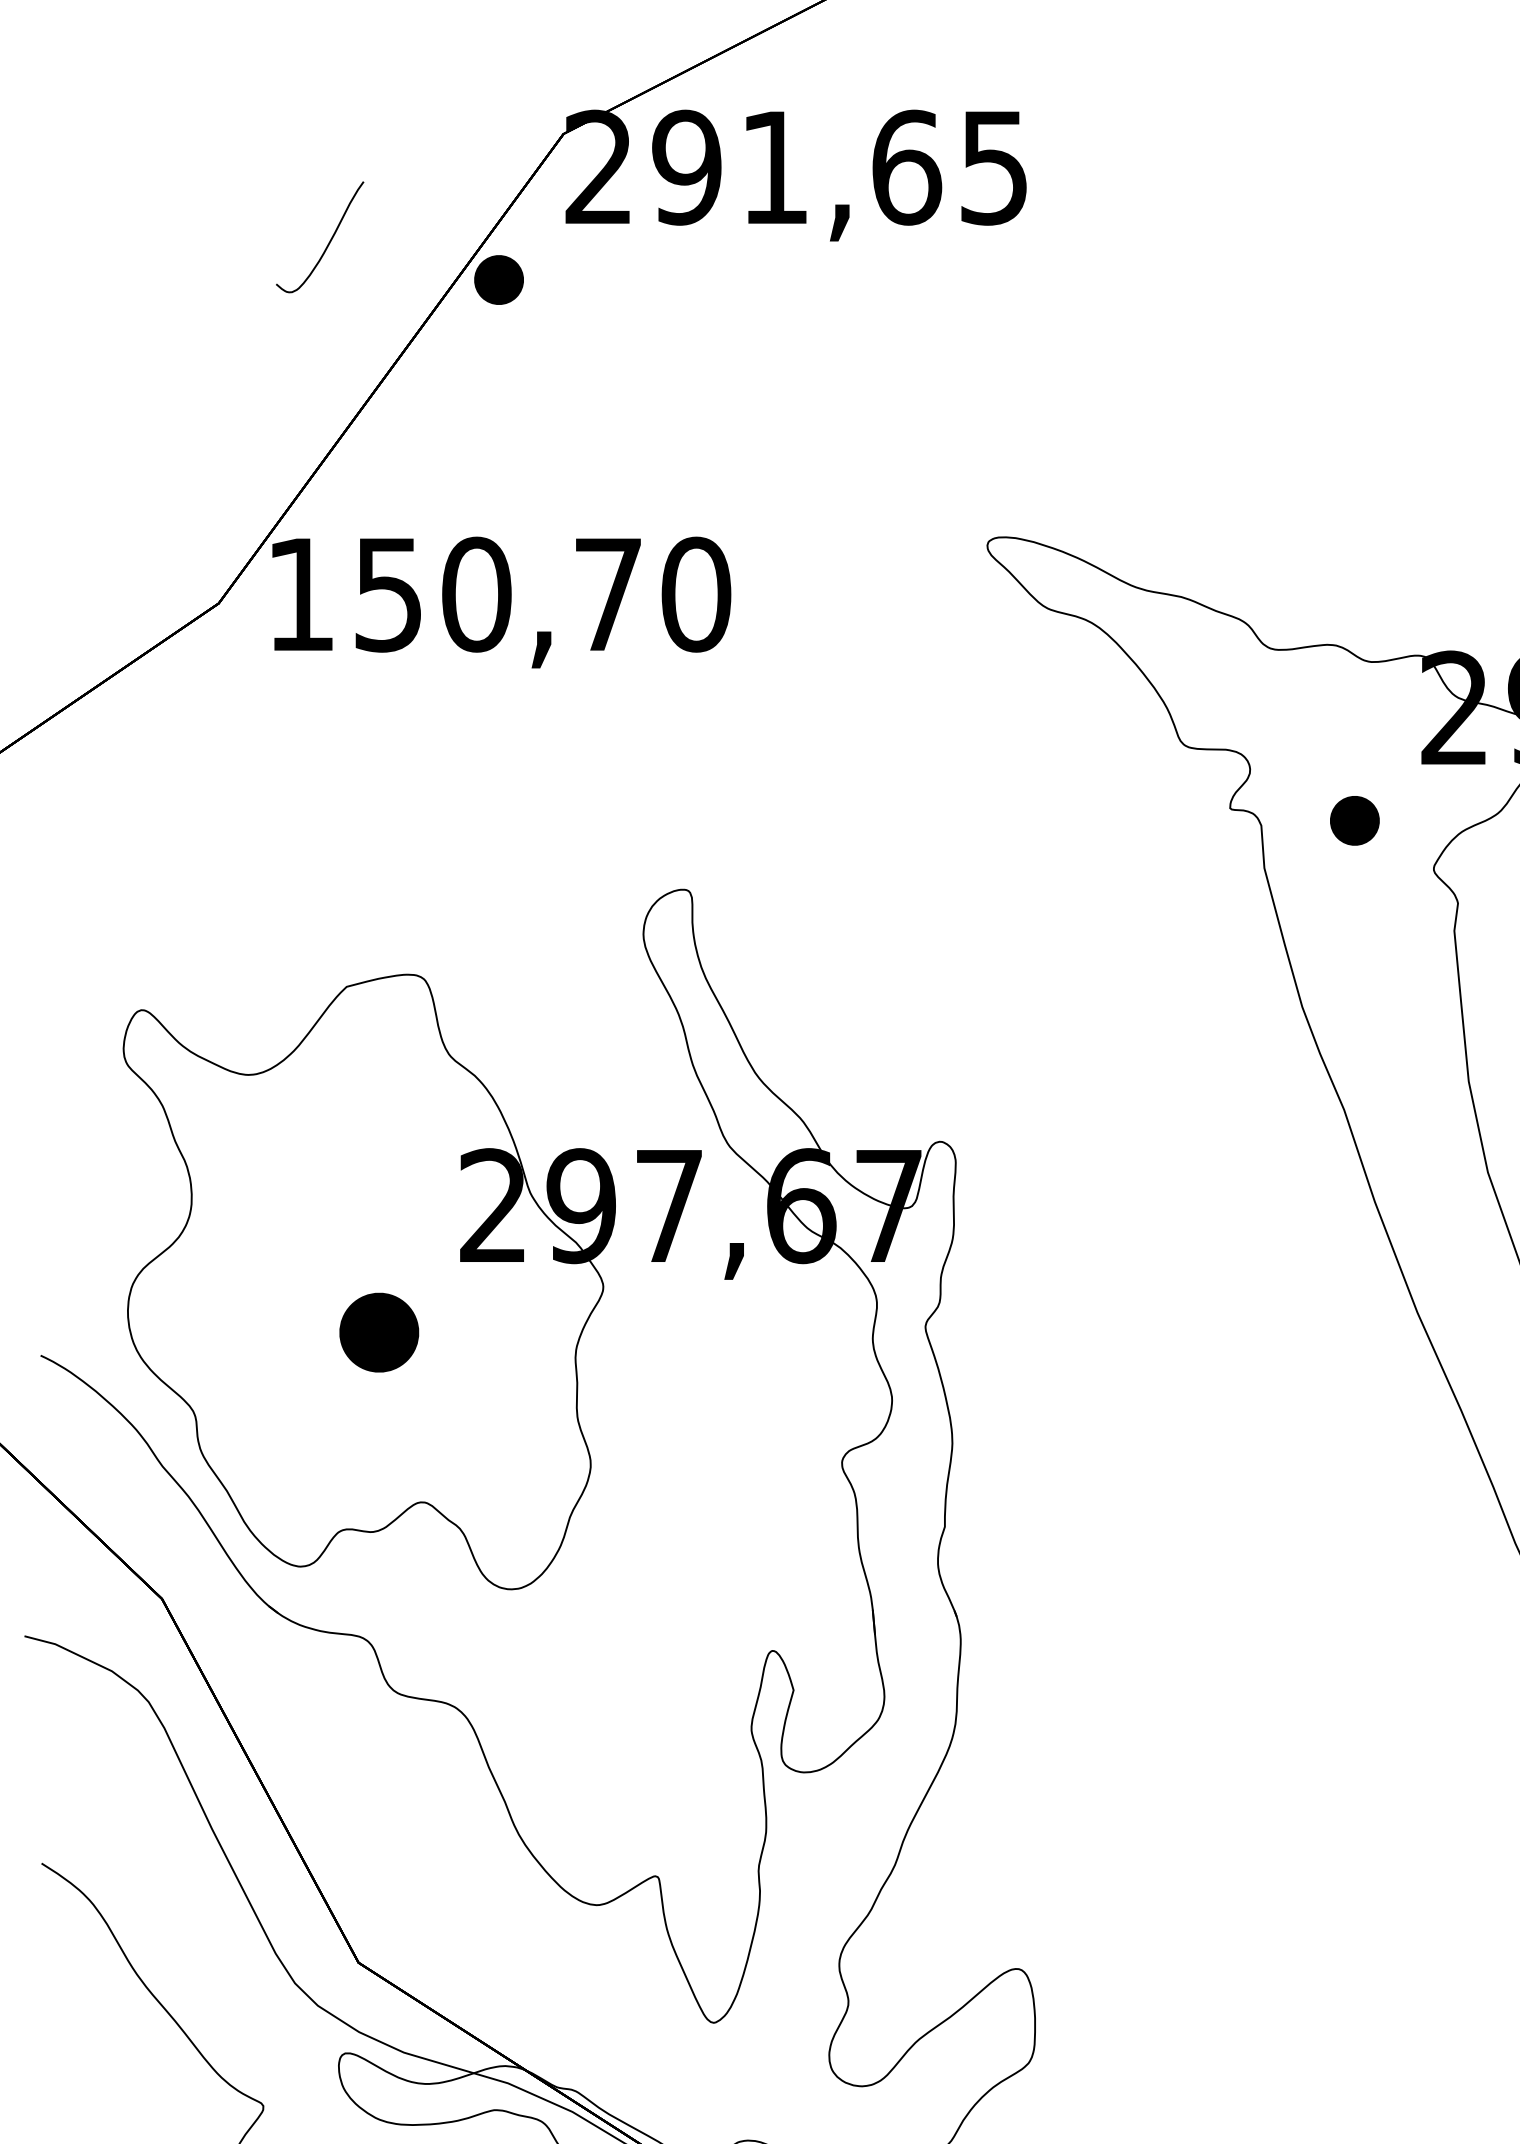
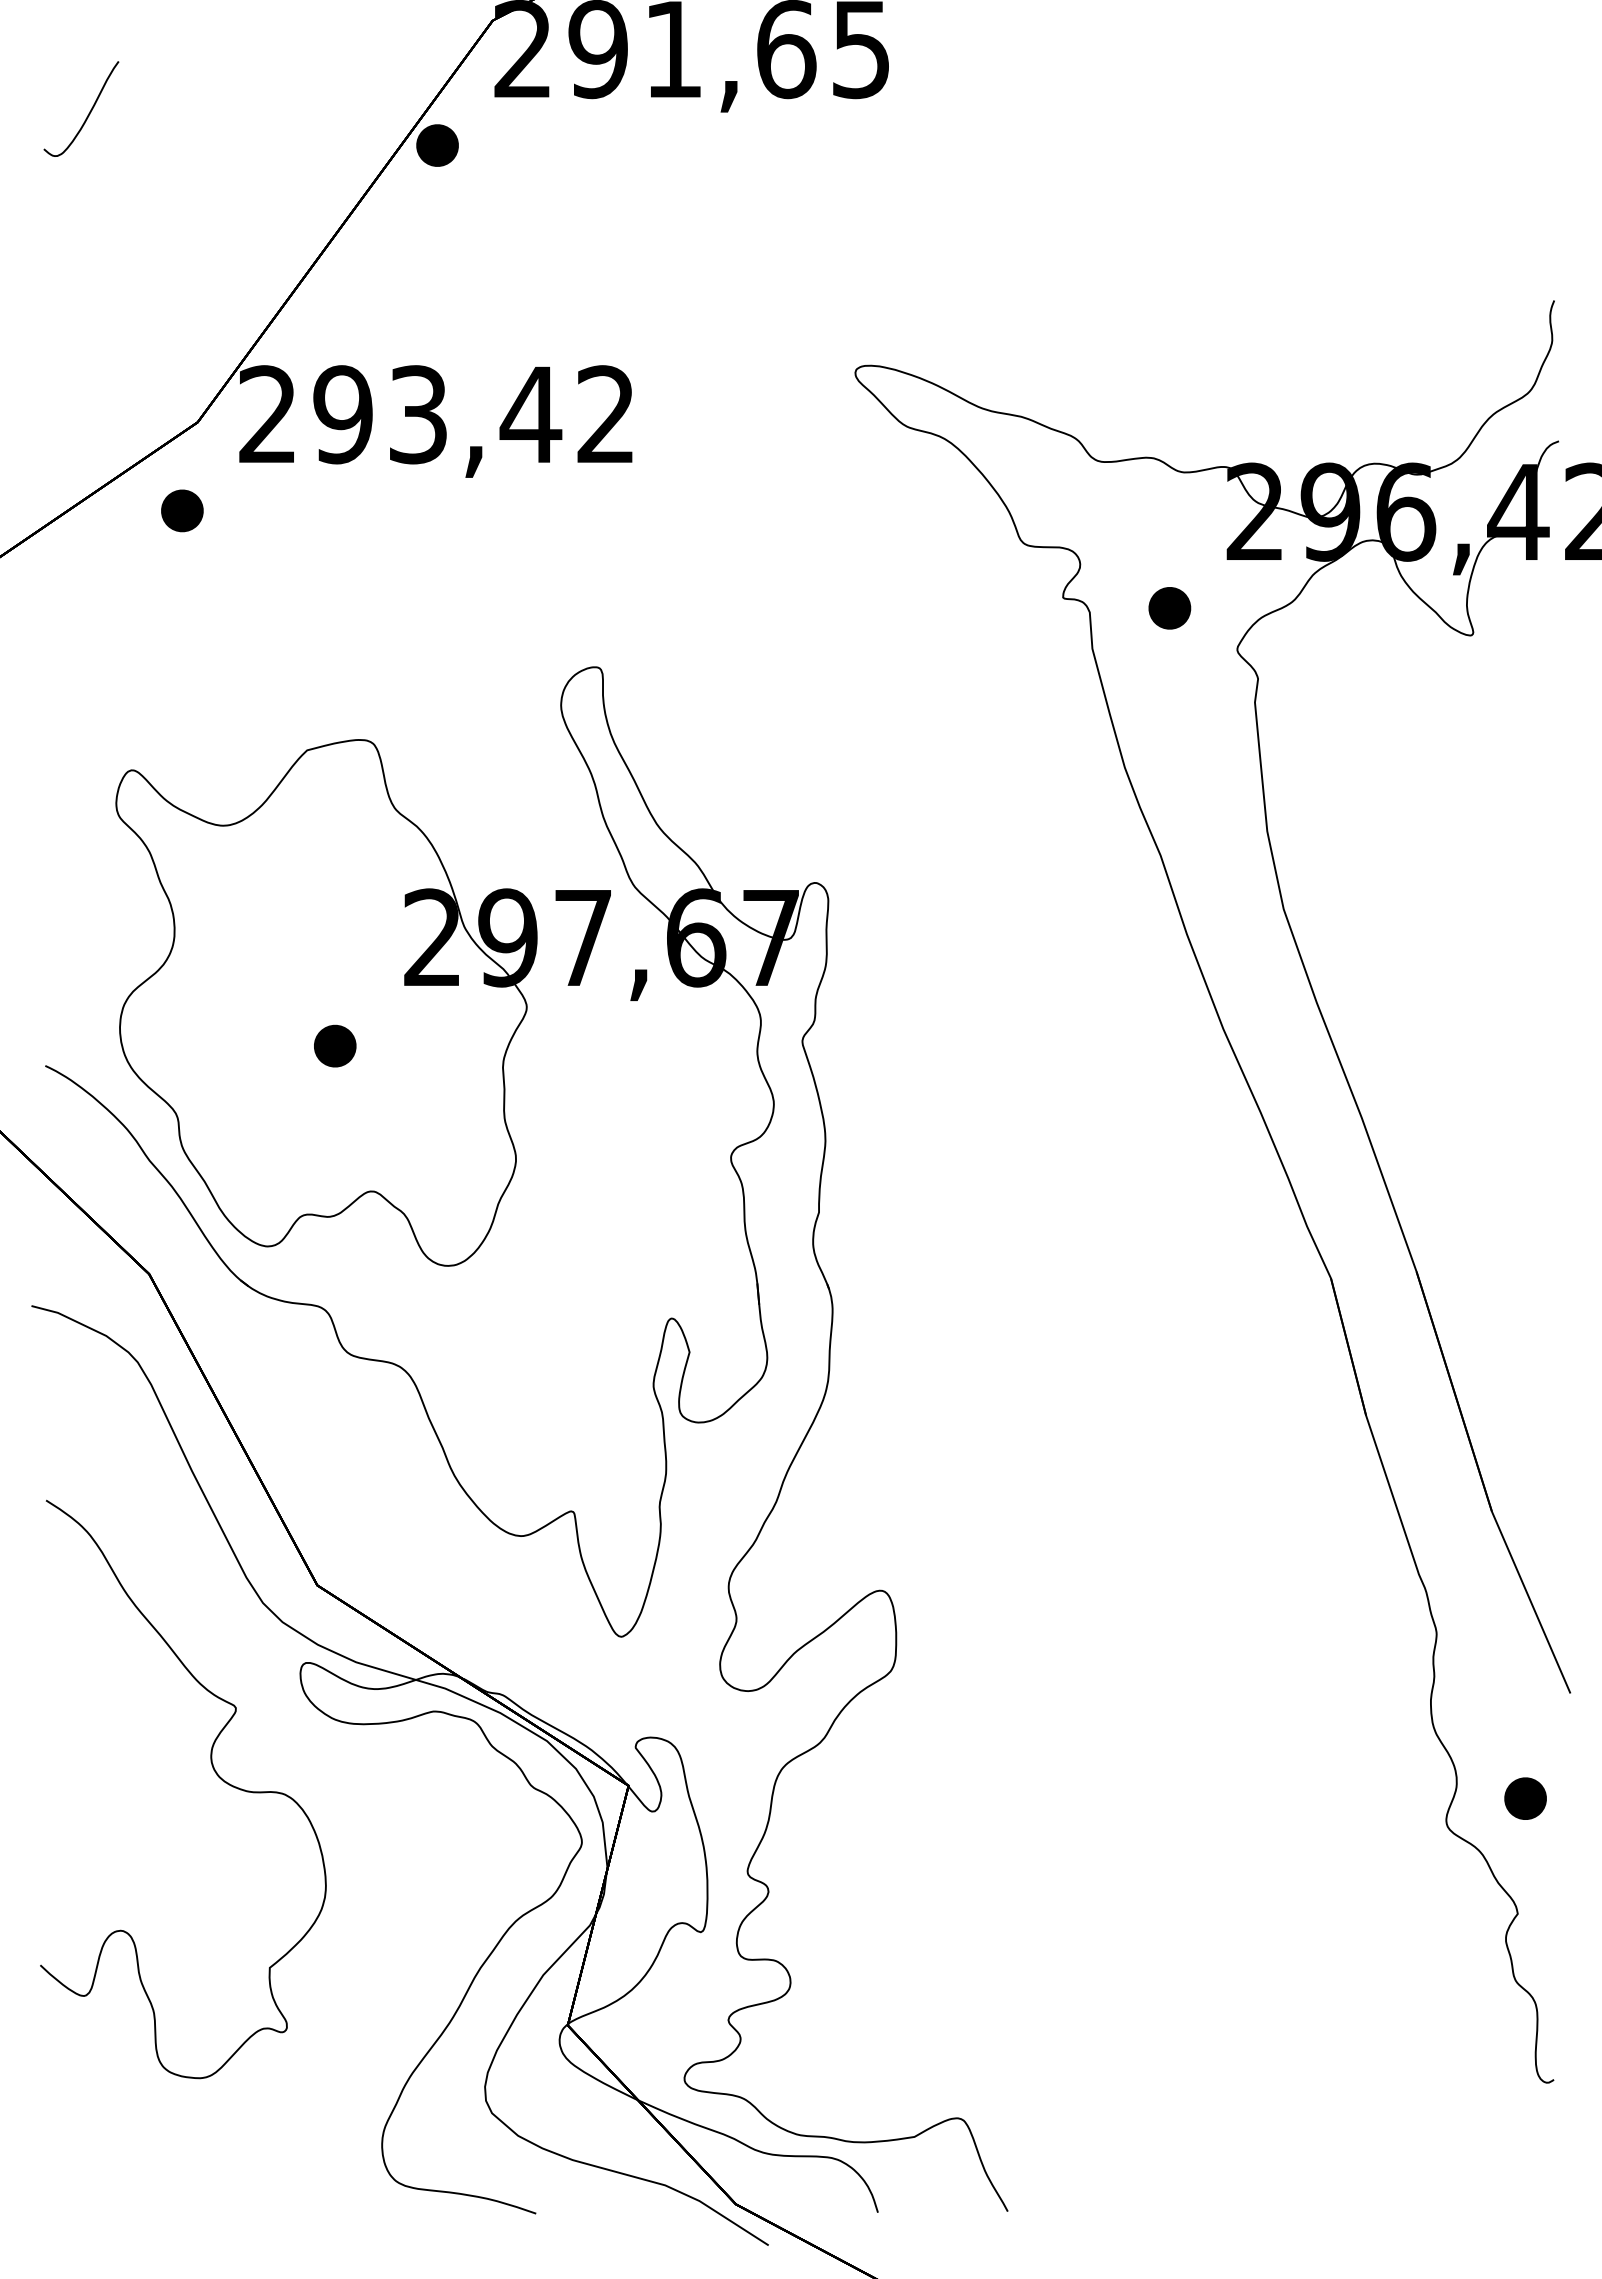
curve: (329, 240) -> (89, 111), moved
text: (498, 594) -> (437, 414), 150,70 -> 293,42
part: (200, 706) -> (182, 510), added
part: (379, 1331) -> (335, 1045), size x0.62

